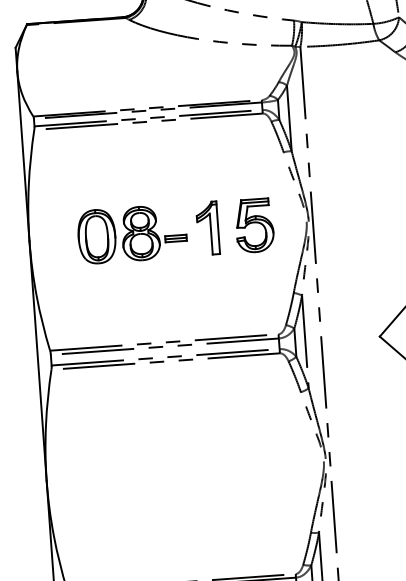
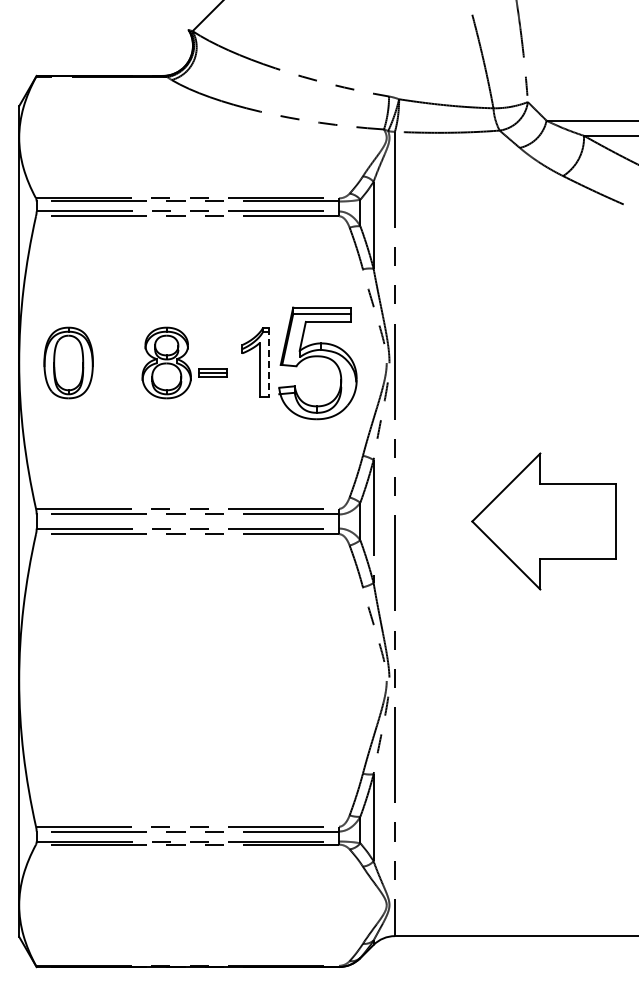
part: (254, 225) -> (317, 363), size x1.6
line: (218, 227) -> (269, 362), solid -> dashed
part: (96, 236) -> (68, 362), moved

